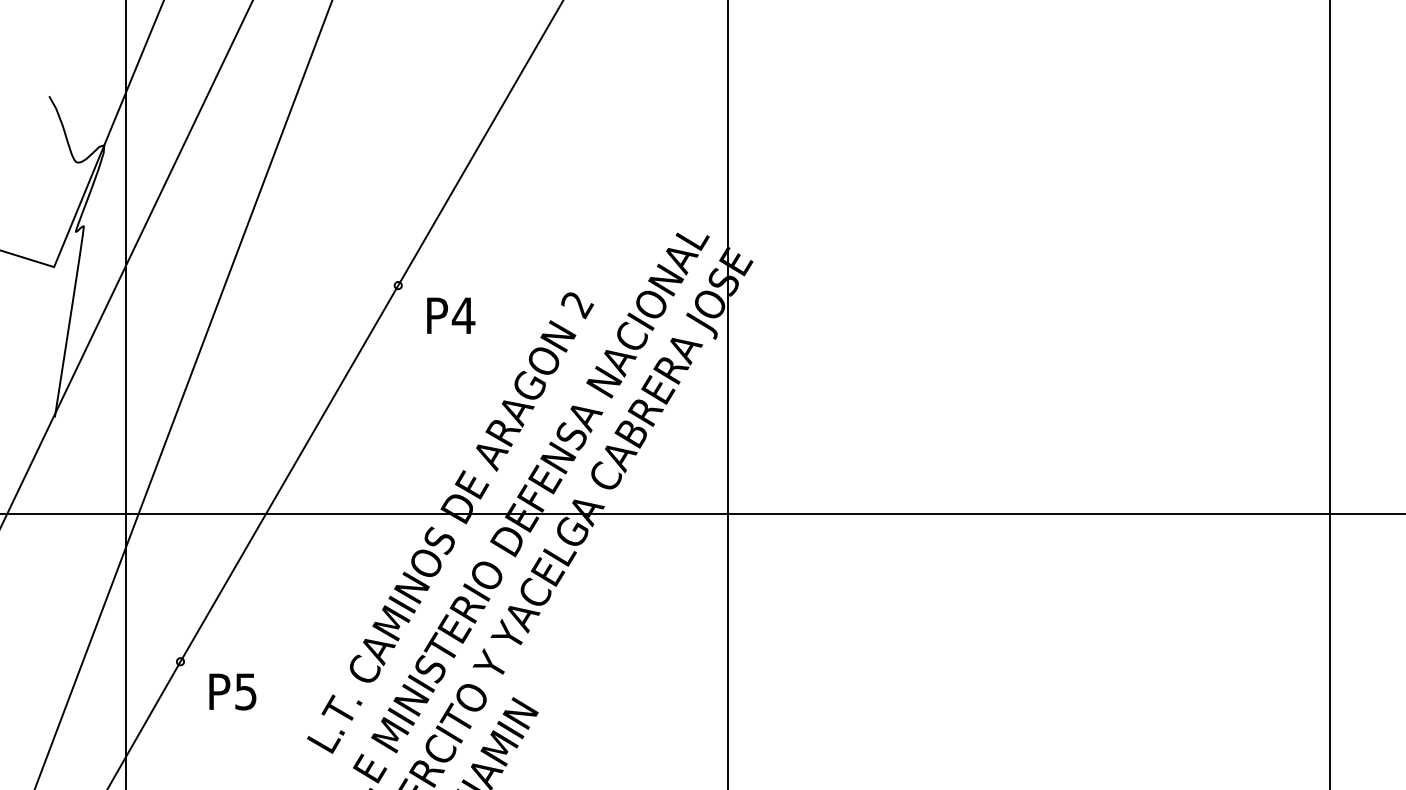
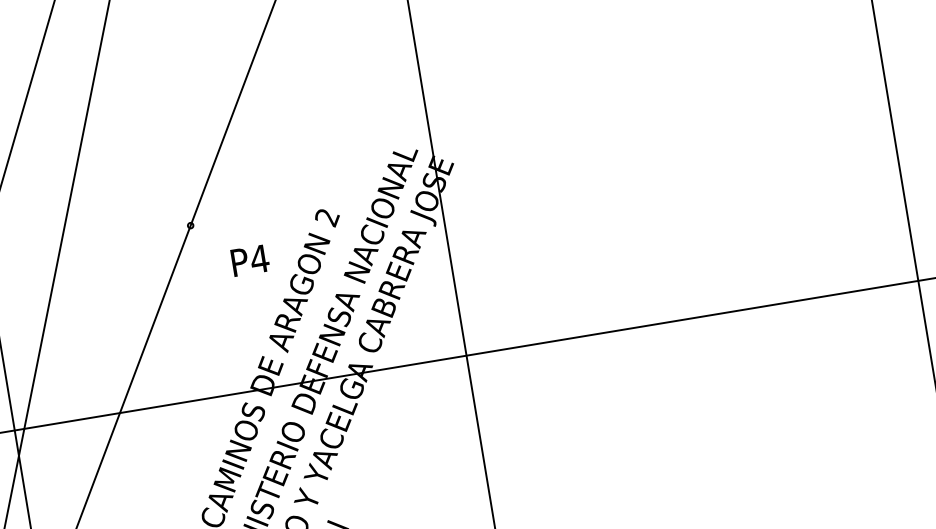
text: (451, 315) -> (250, 260), moved

